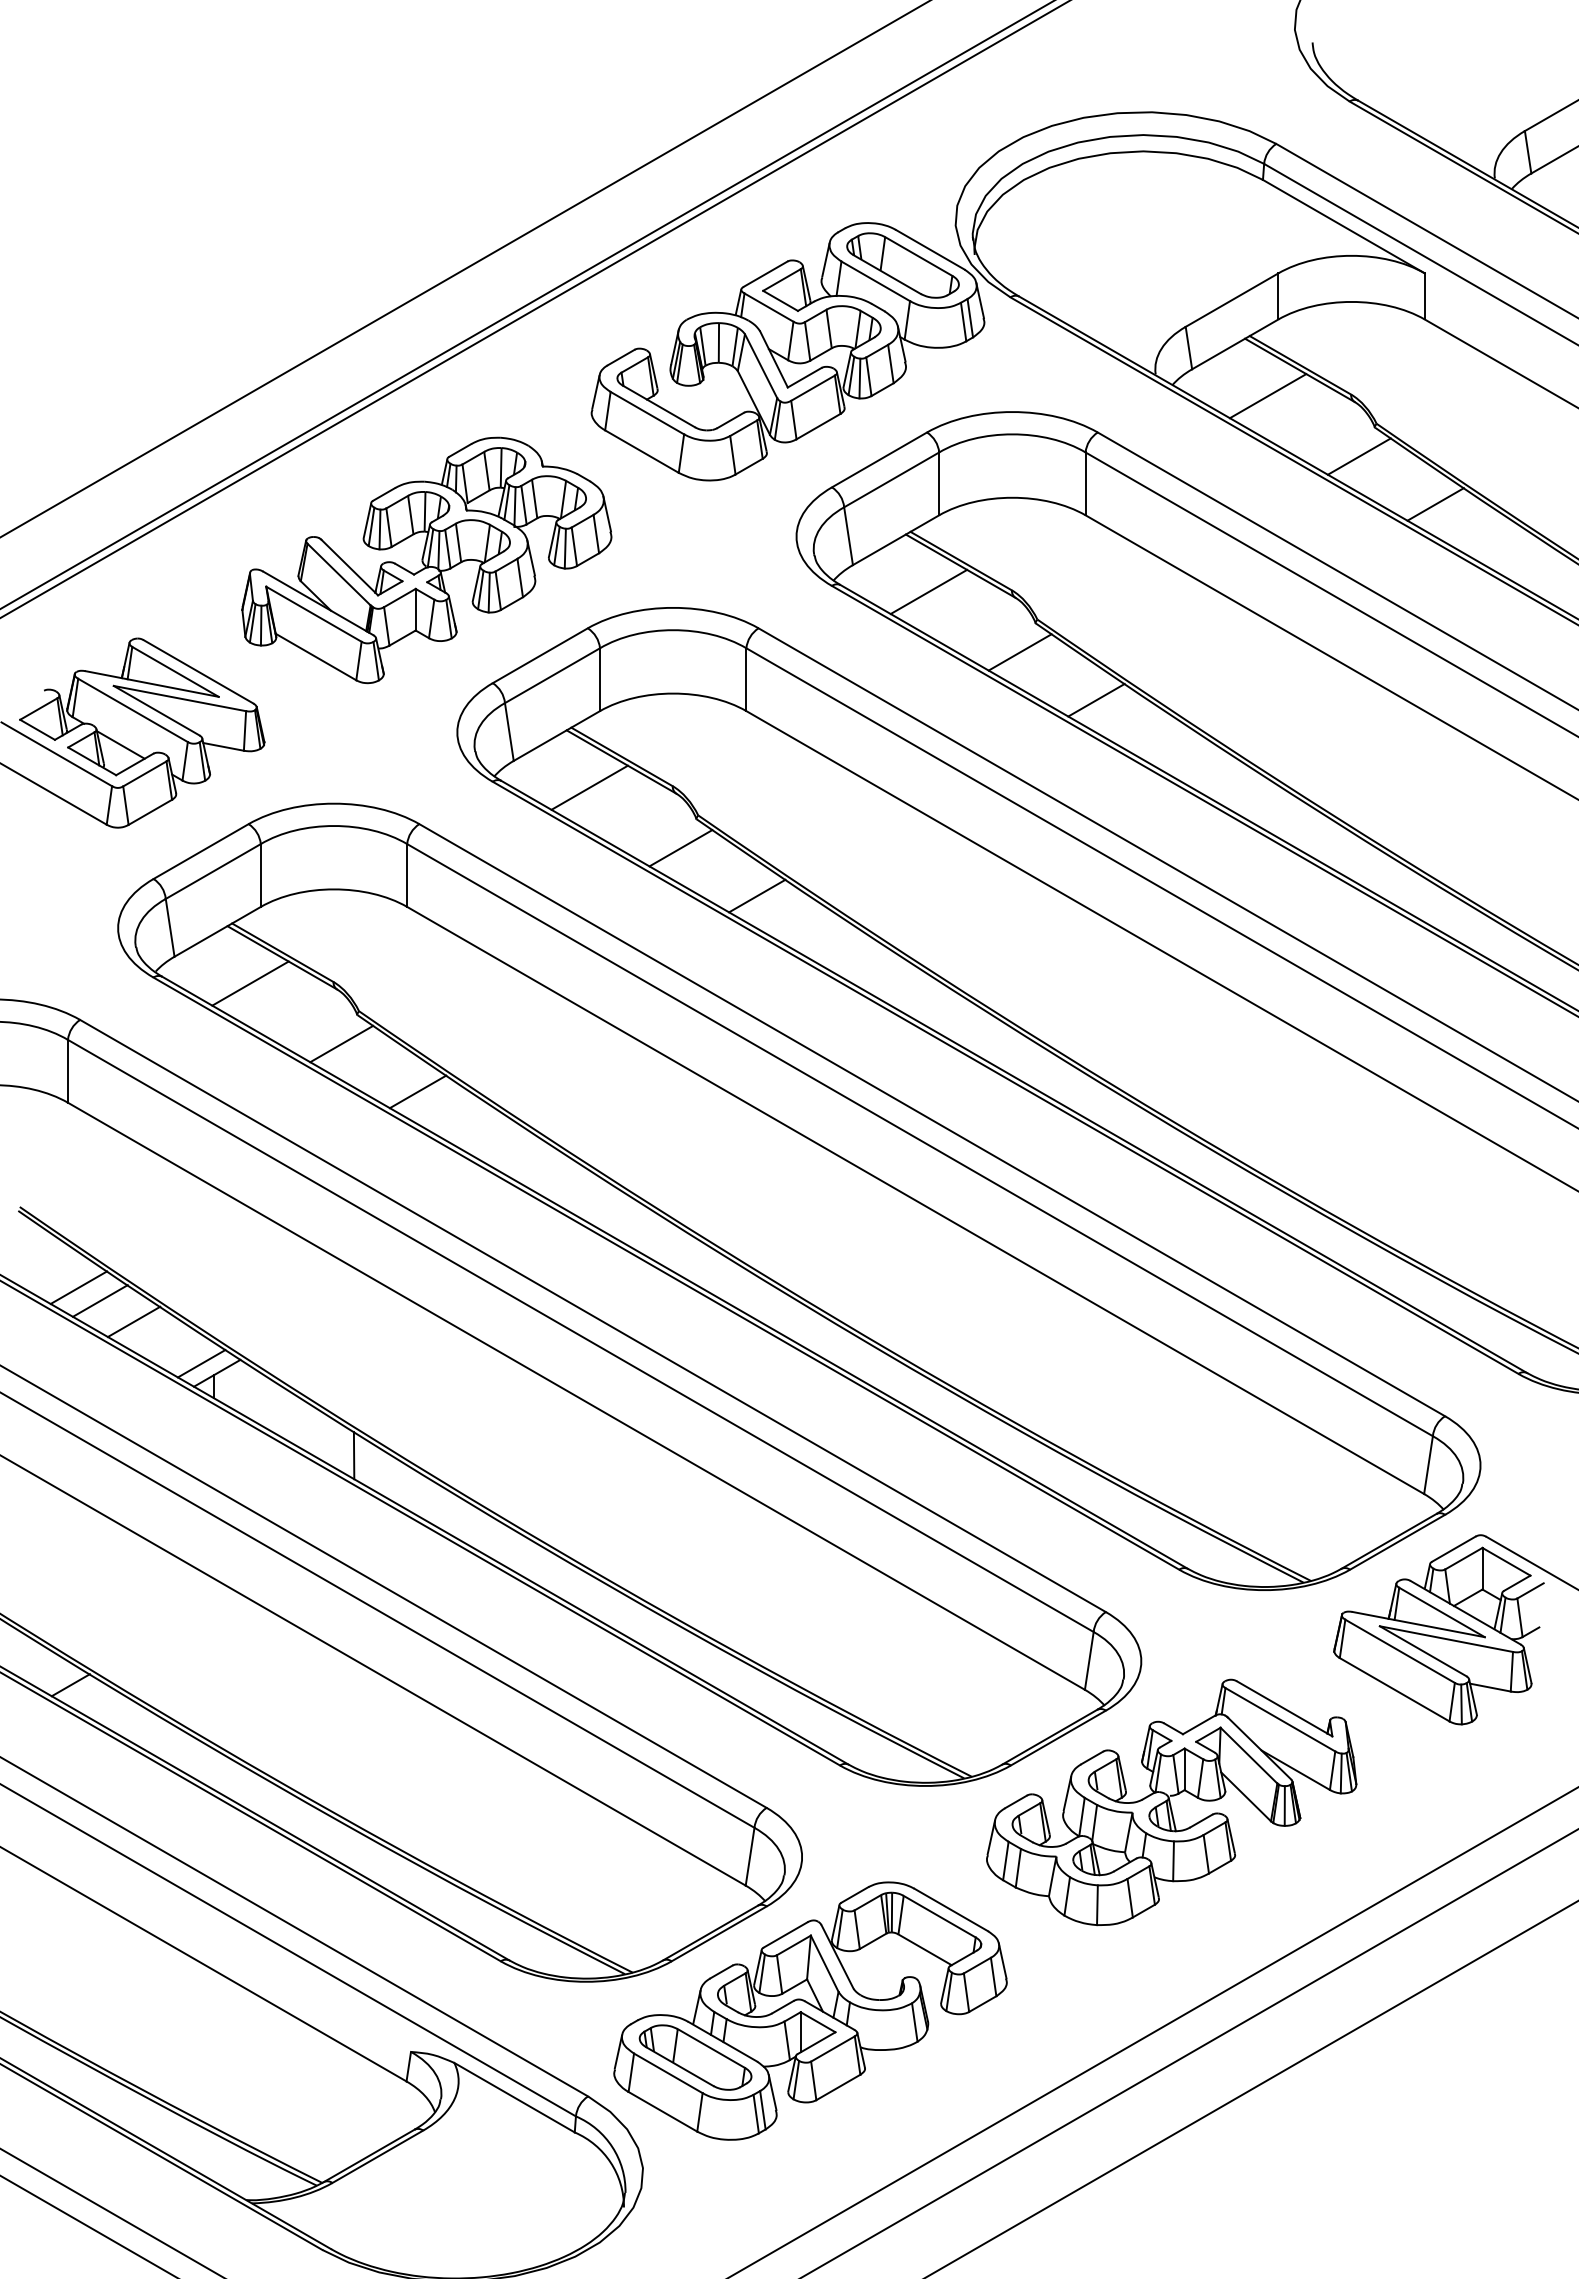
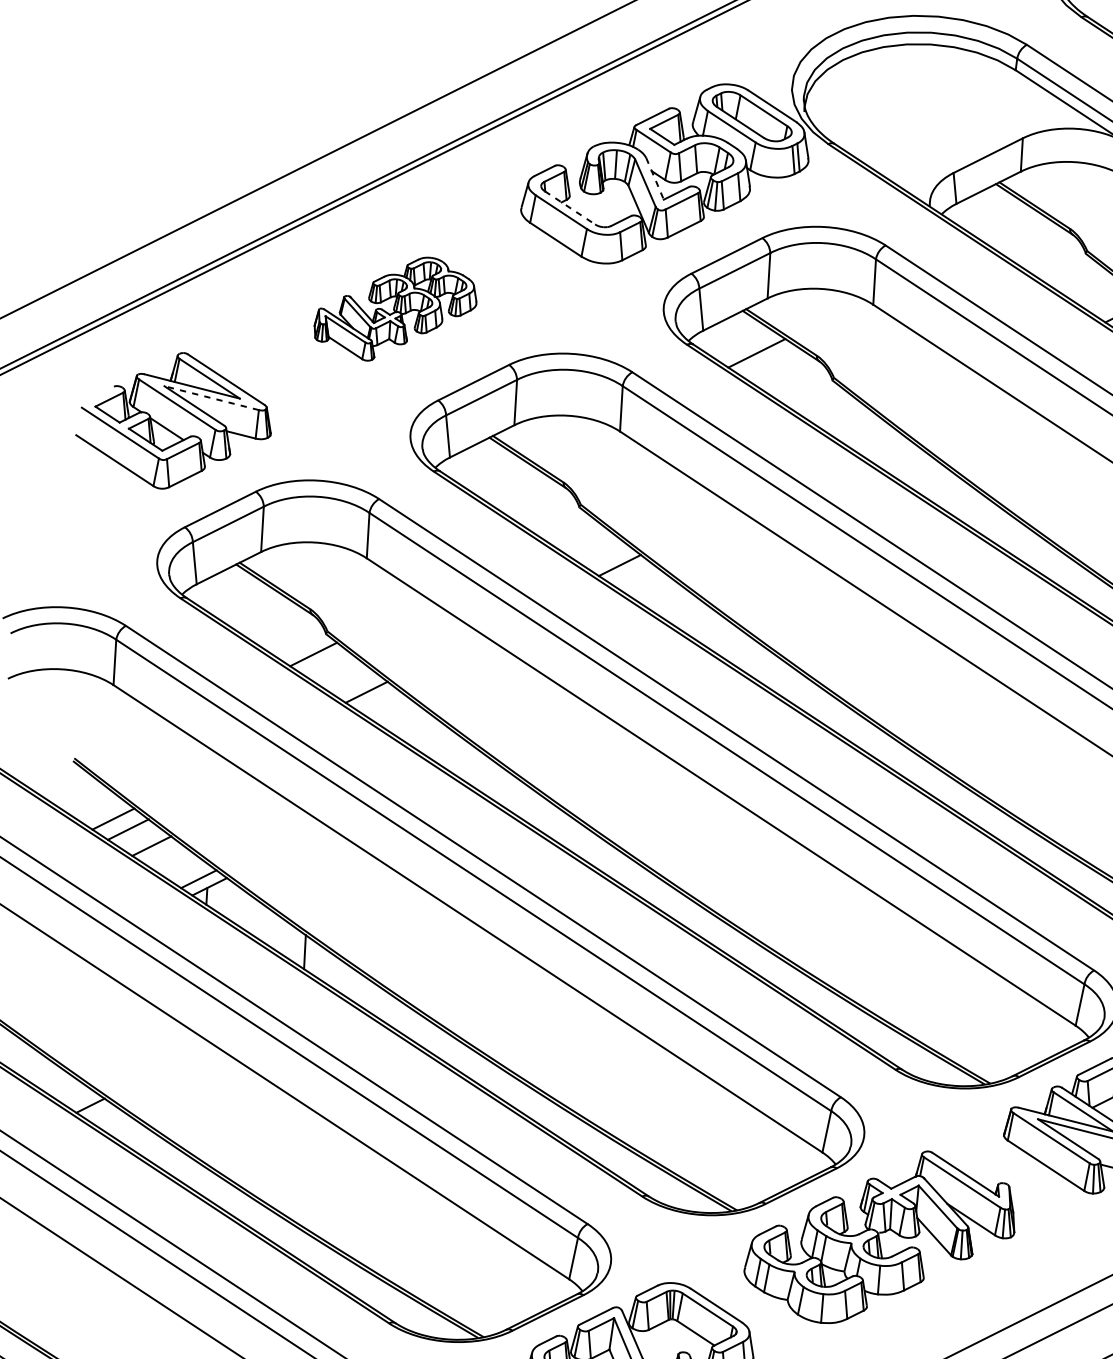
line: (774, 359) -> (655, 178), solid -> dashed
line: (1267, 396) -> (1009, 226), removed
line: (658, 406) -> (569, 207), solid -> dashed
line: (1358, 456) -> (1072, 273), removed
part: (426, 560) -> (395, 309), size x0.6
line: (1019, 652) -> (819, 400), removed
line: (179, 698) -> (211, 398), solid -> dashed
line: (1096, 699) -> (873, 438), removed
line: (589, 787) -> (503, 479), removed
line: (680, 848) -> (566, 527), removed
line: (250, 983) -> (250, 606), removed

